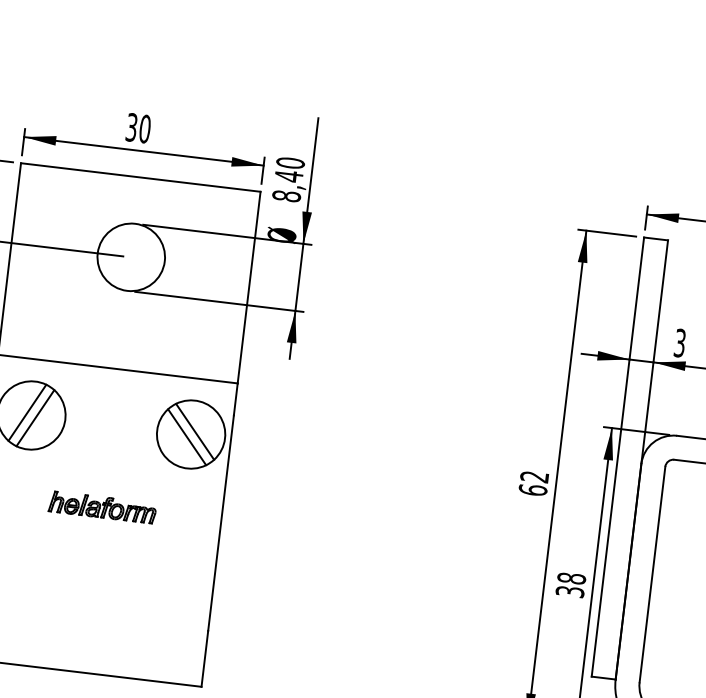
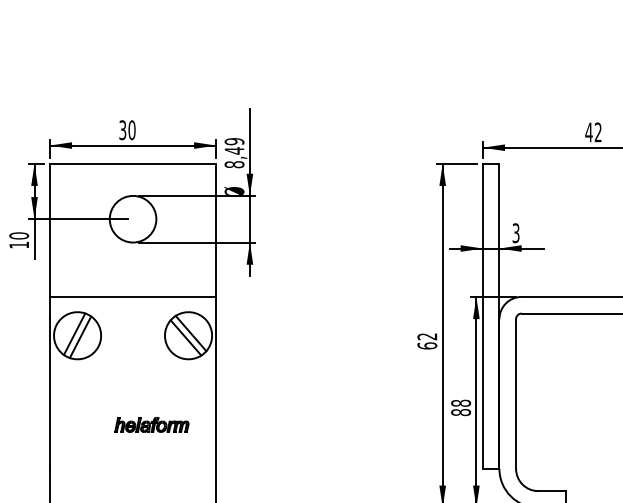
text: (290, 162) -> (234, 141), 8,40 -> 8,49
part: (102, 506) -> (151, 424), moved
text: (570, 591) -> (461, 412), 38 -> 88

